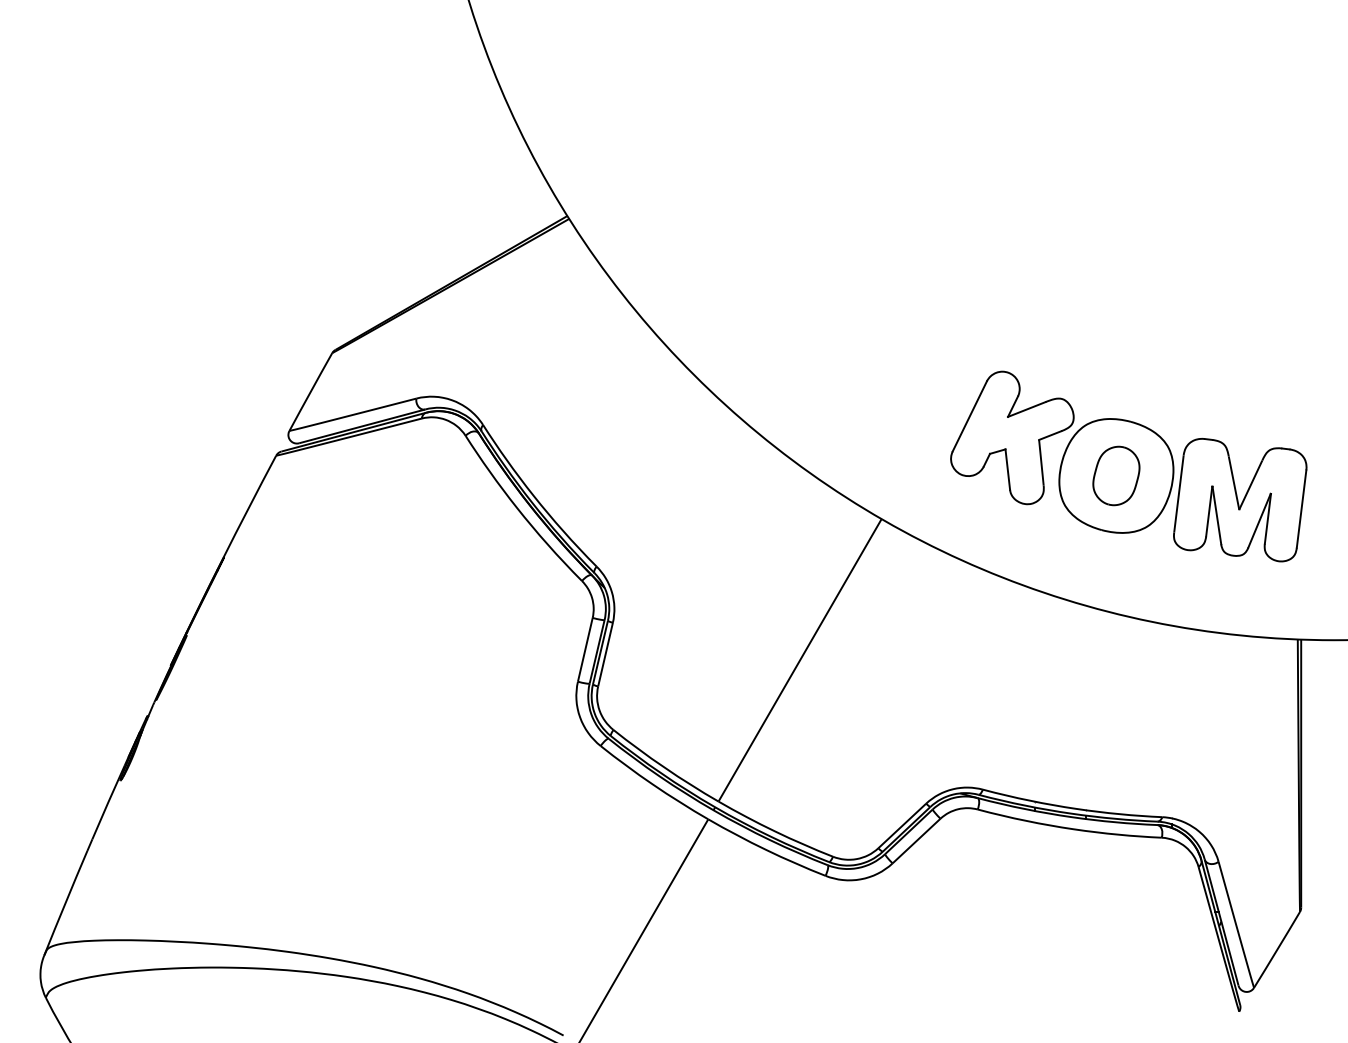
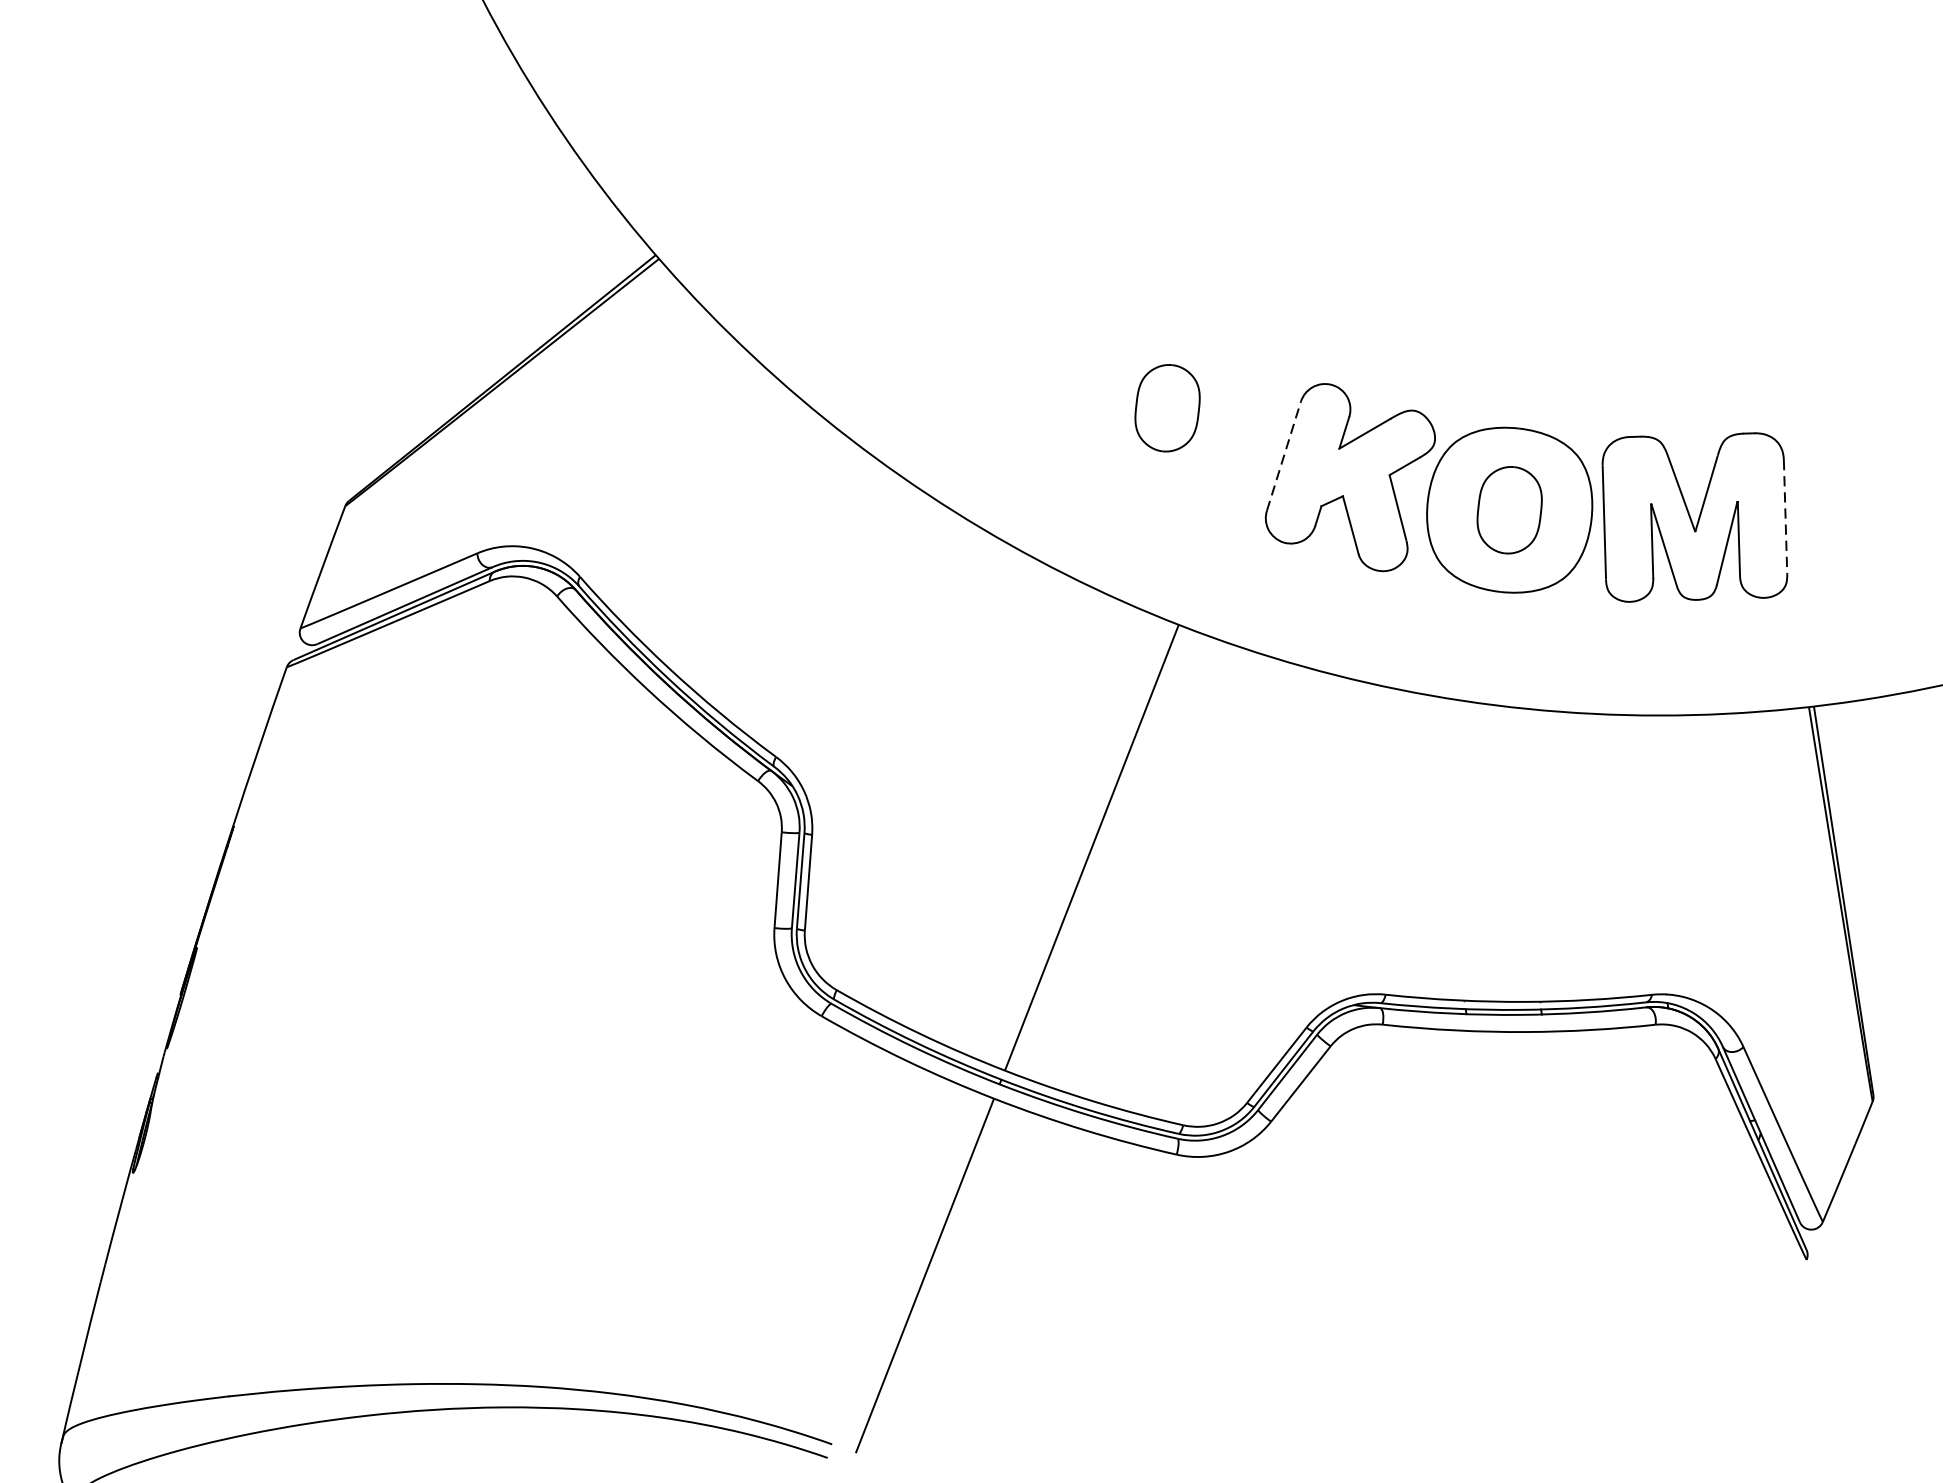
part: (896, 371) -> (1167, 407), added
line: (969, 416) -> (1283, 456), solid -> dashed
line: (1301, 509) -> (1785, 517), solid -> dashed

